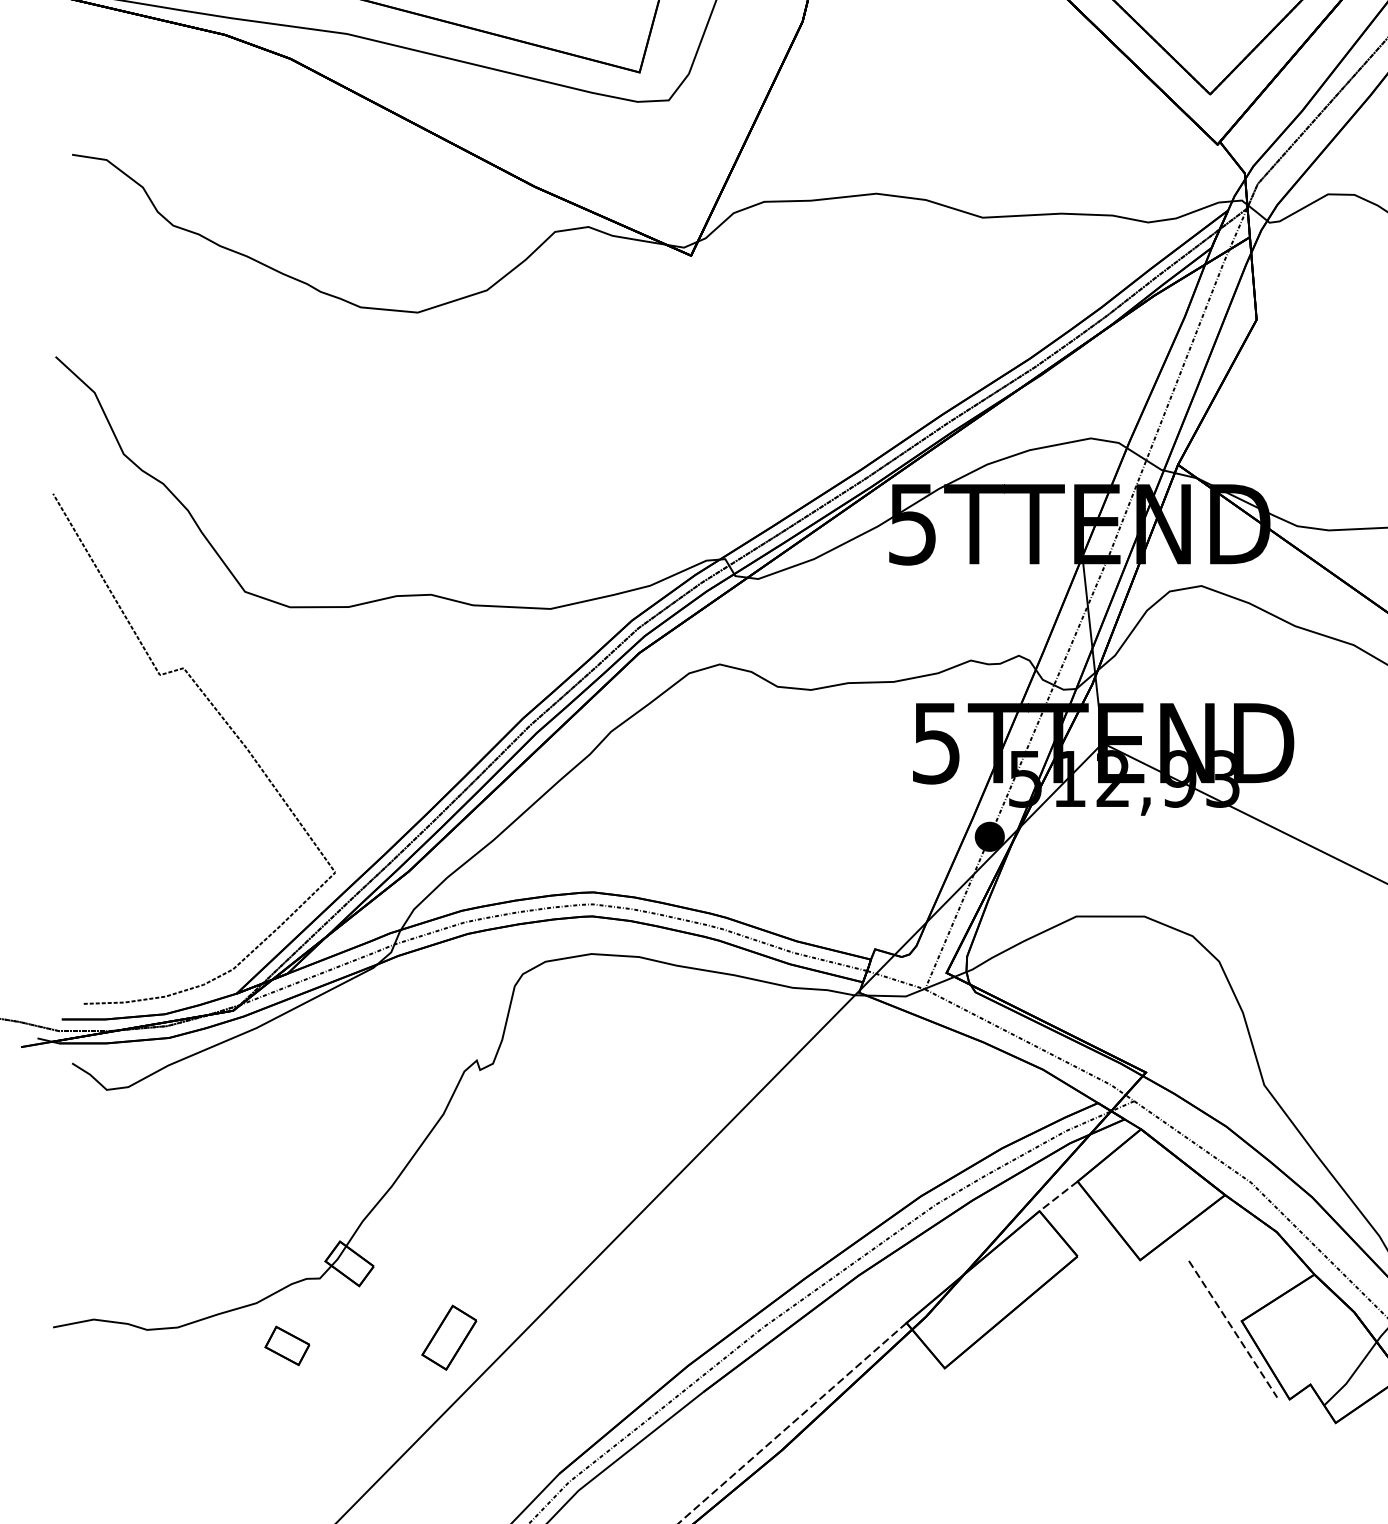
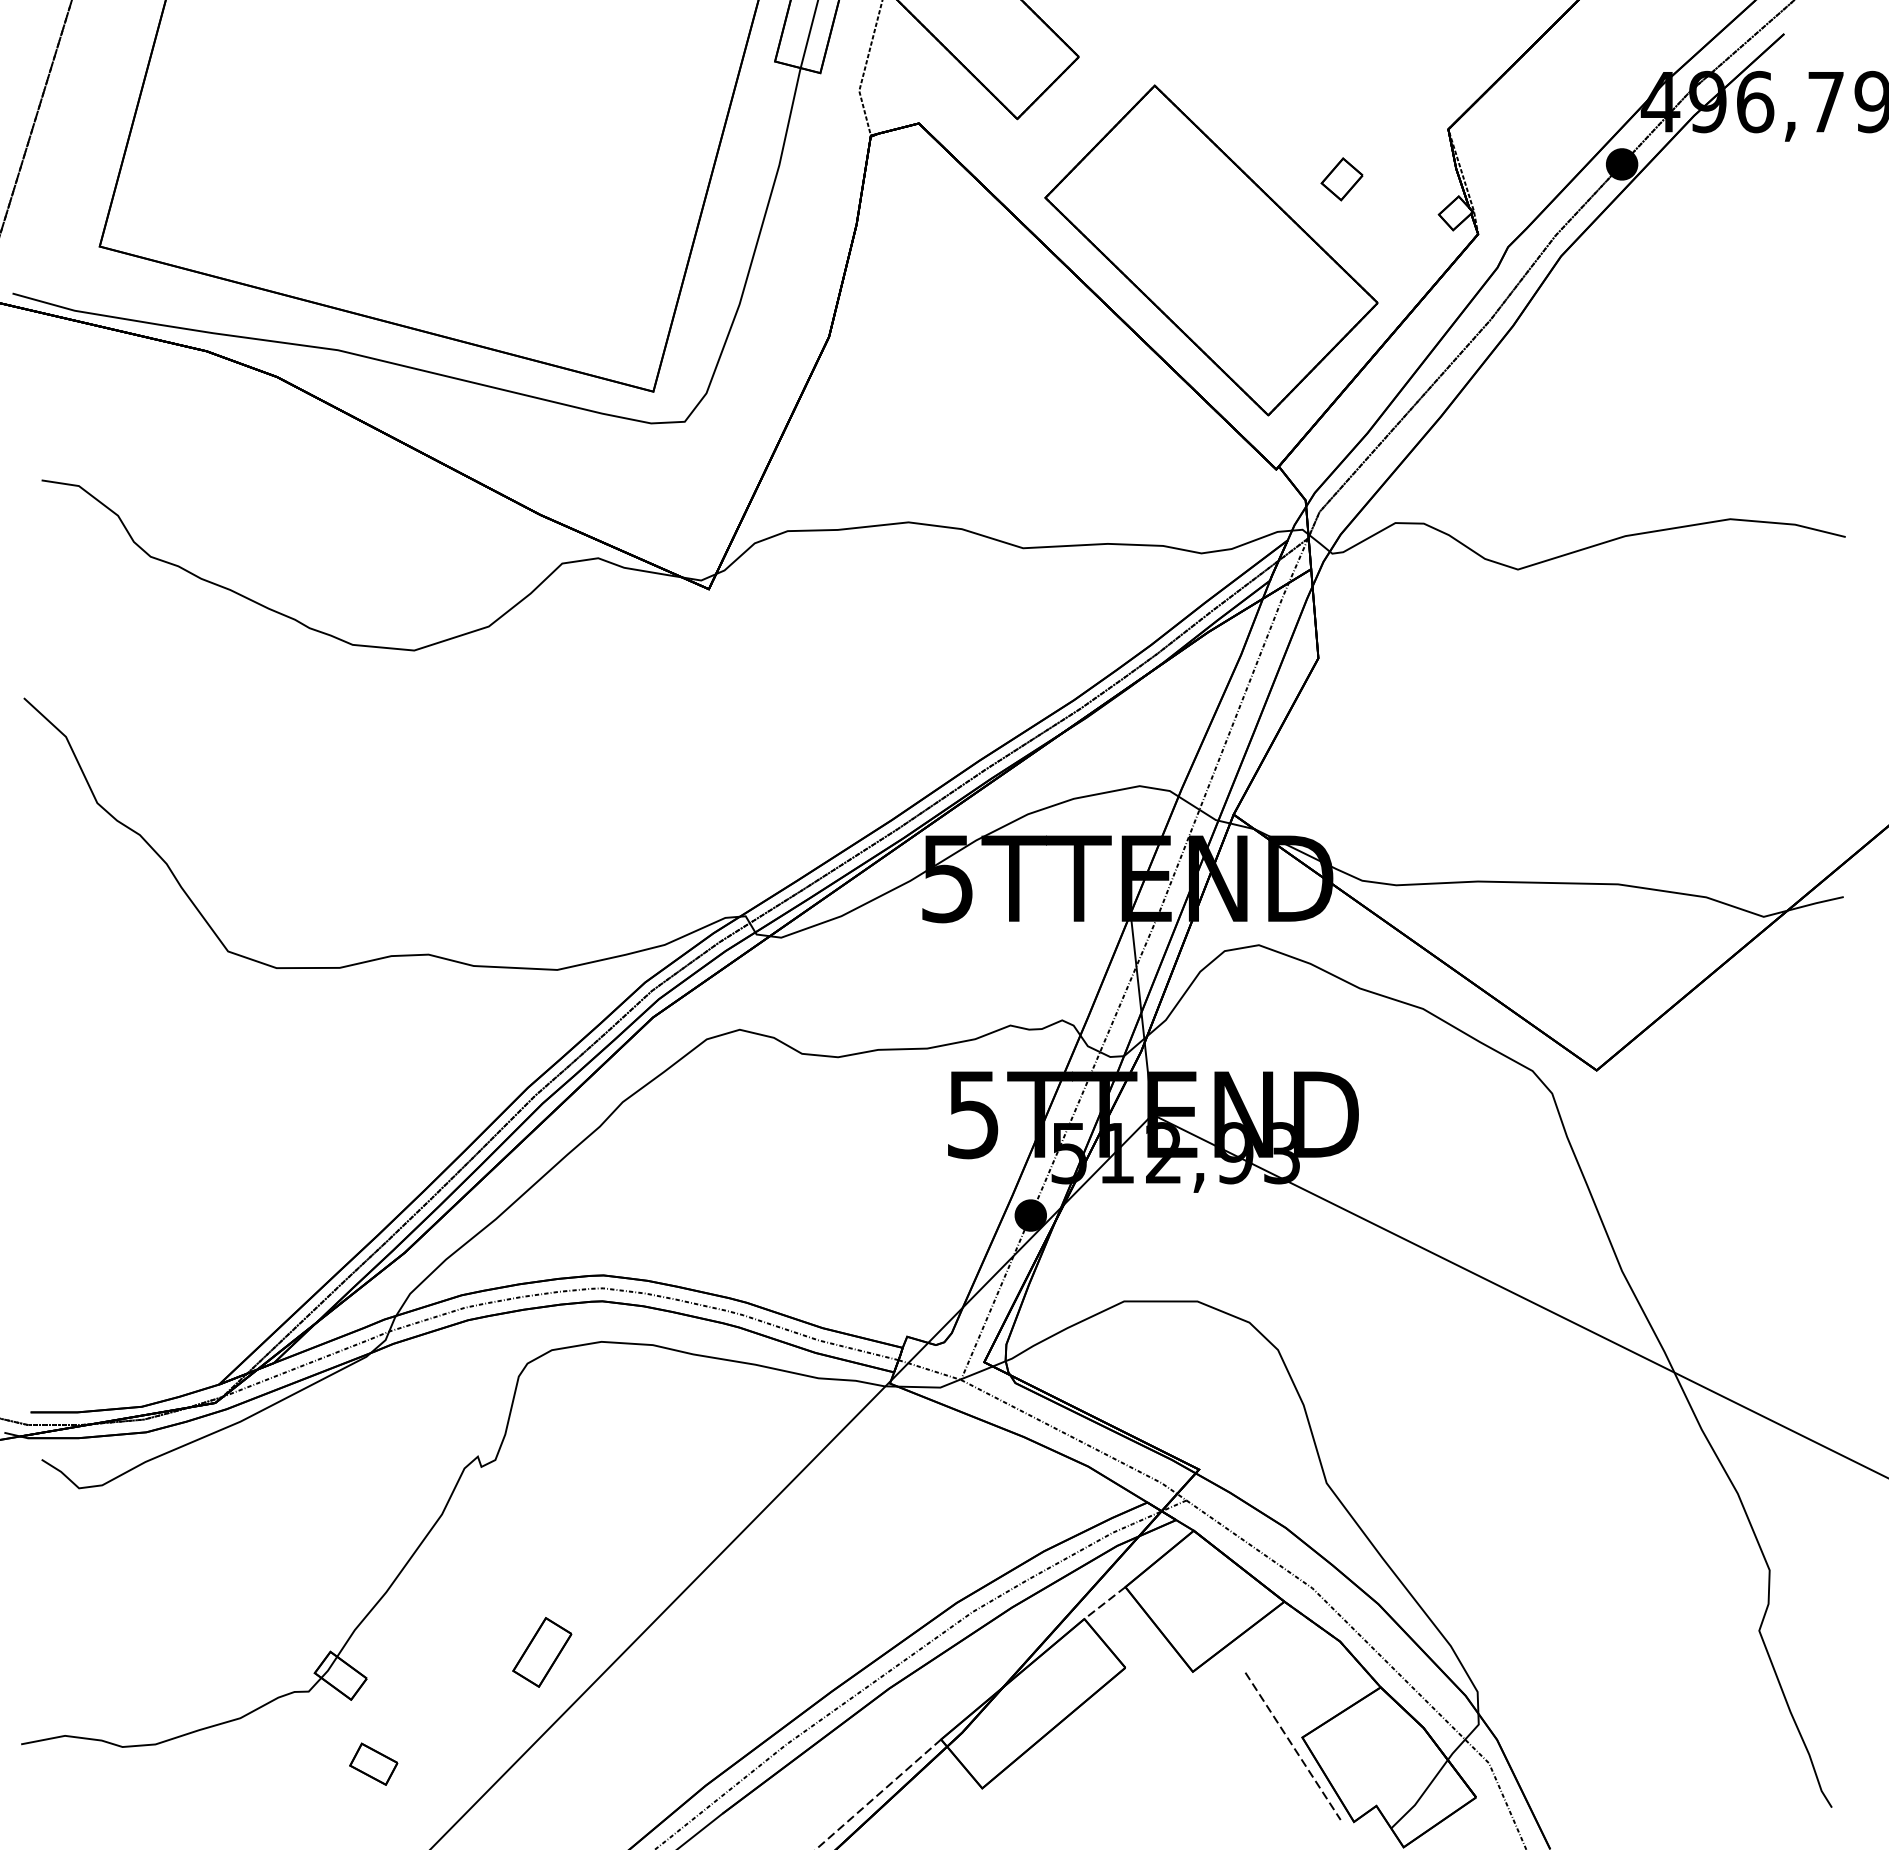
curve: (225, 722) -> (206, 1092), removed
part: (449, 1337) -> (542, 1652), moved
part: (287, 1345) -> (373, 1763), moved

